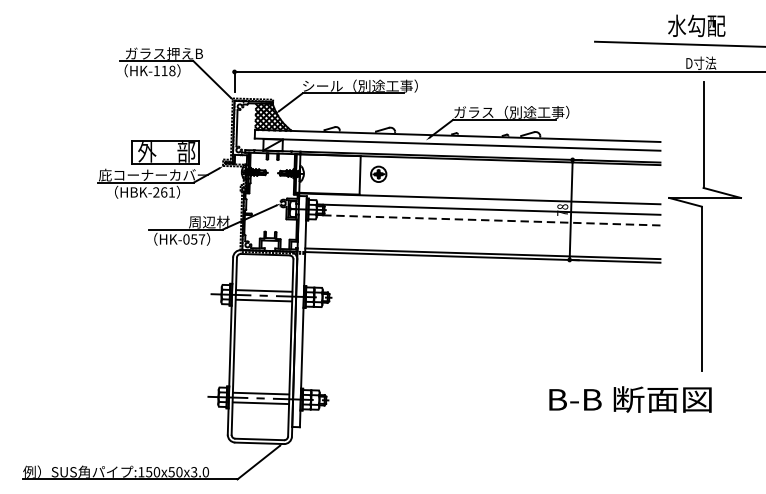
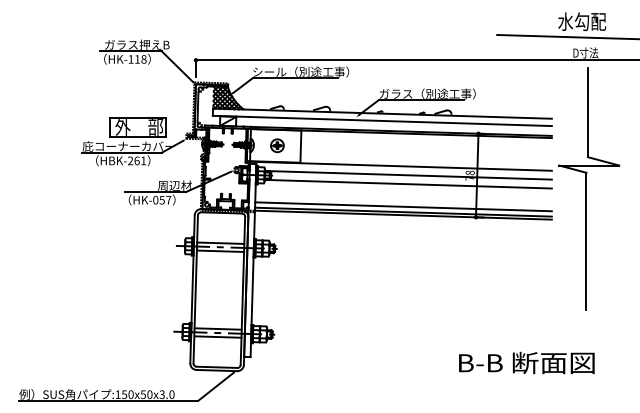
part: (378, 174) -> (277, 145), moved
line: (488, 220) -> (408, 184), dashed -> solid
line: (482, 247) -> (403, 206), added
text: (630, 398) -> (526, 362), moved

